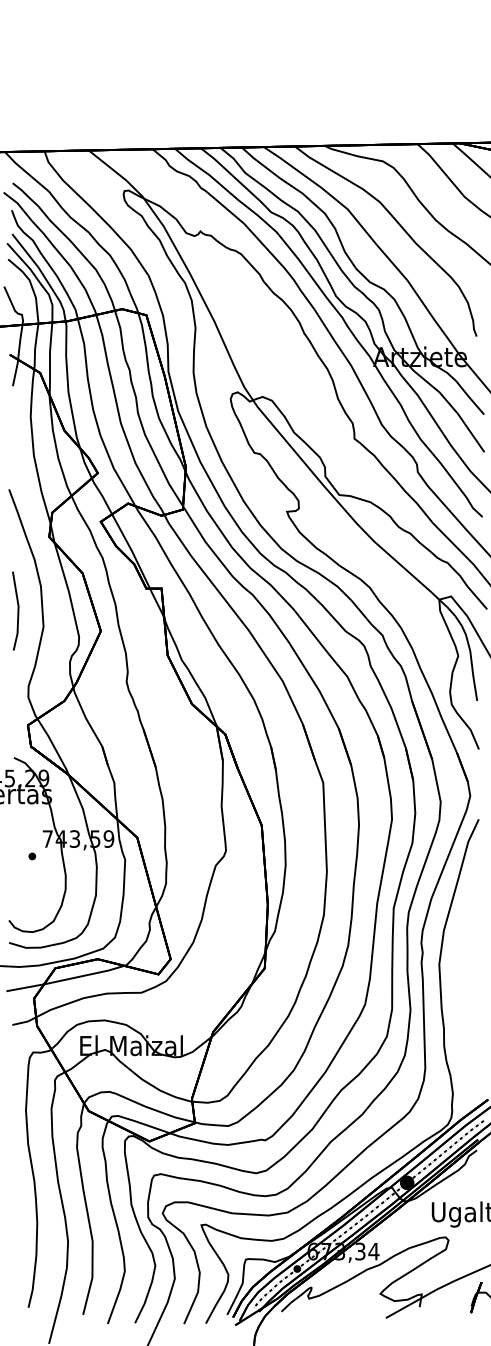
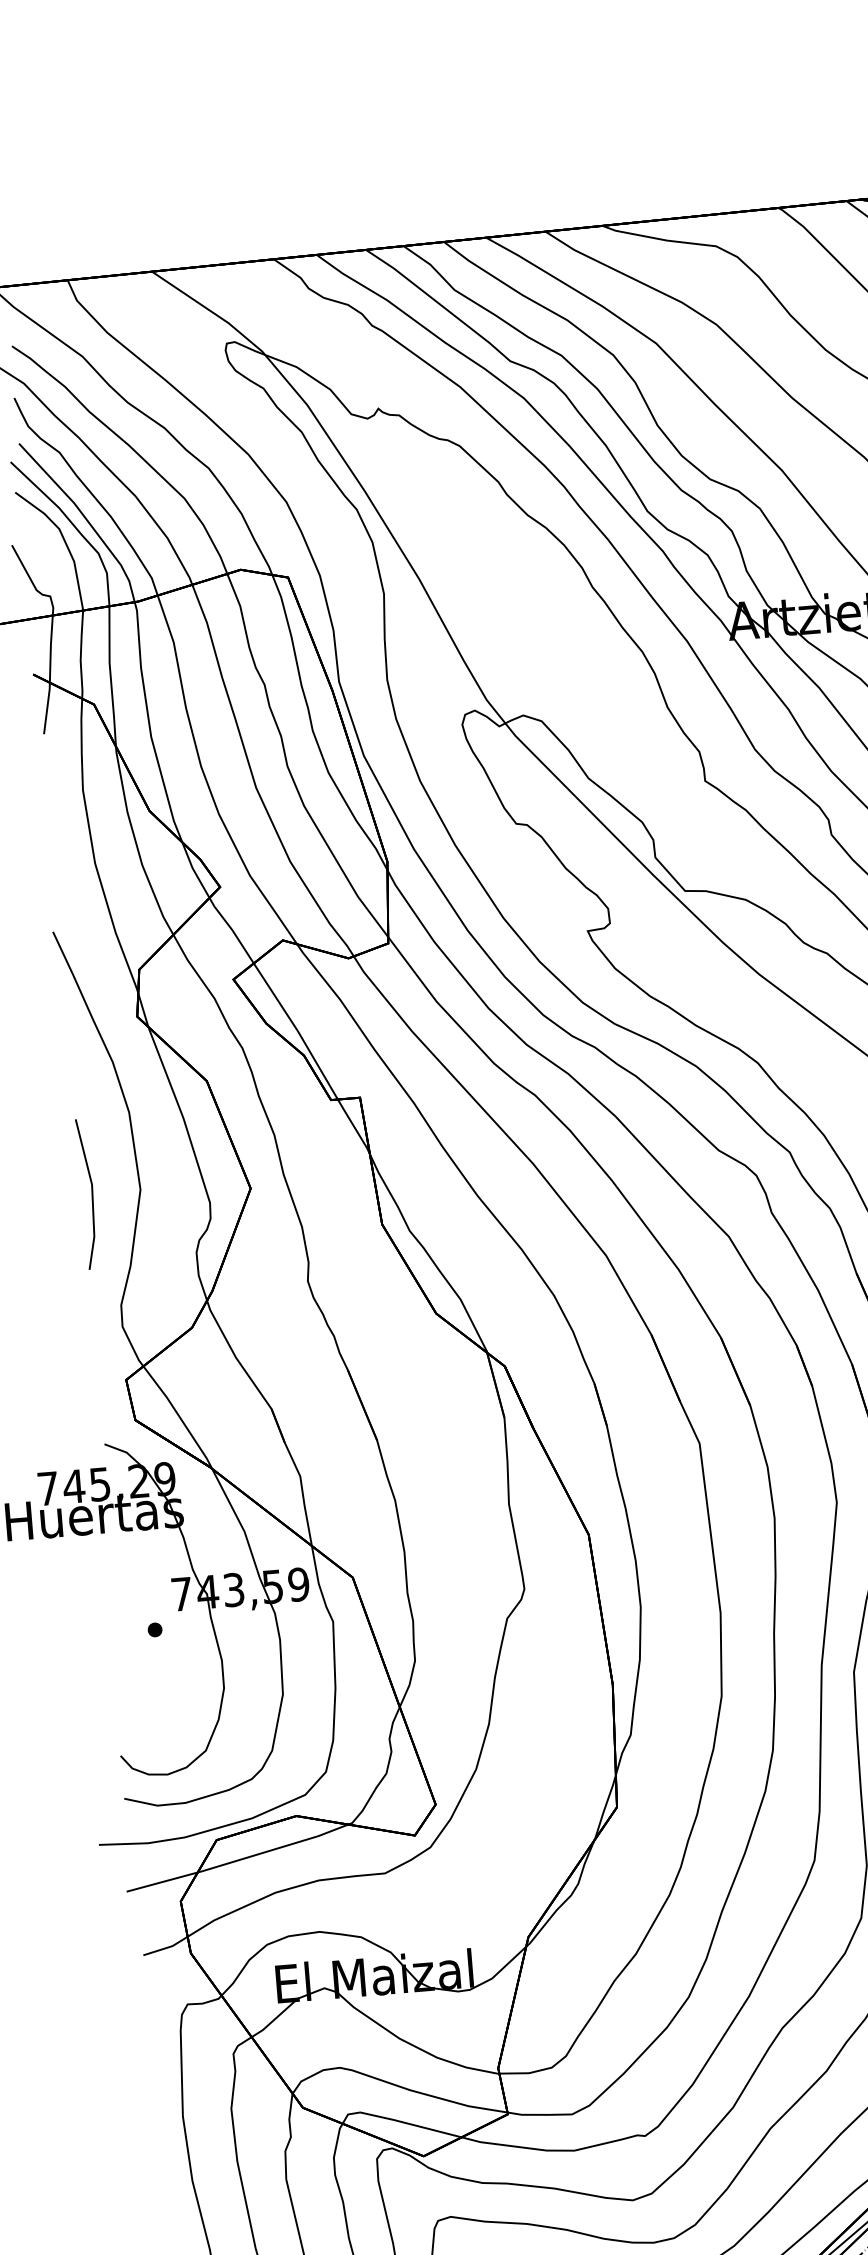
line: (17, 610) -> (90, 1192), moved

